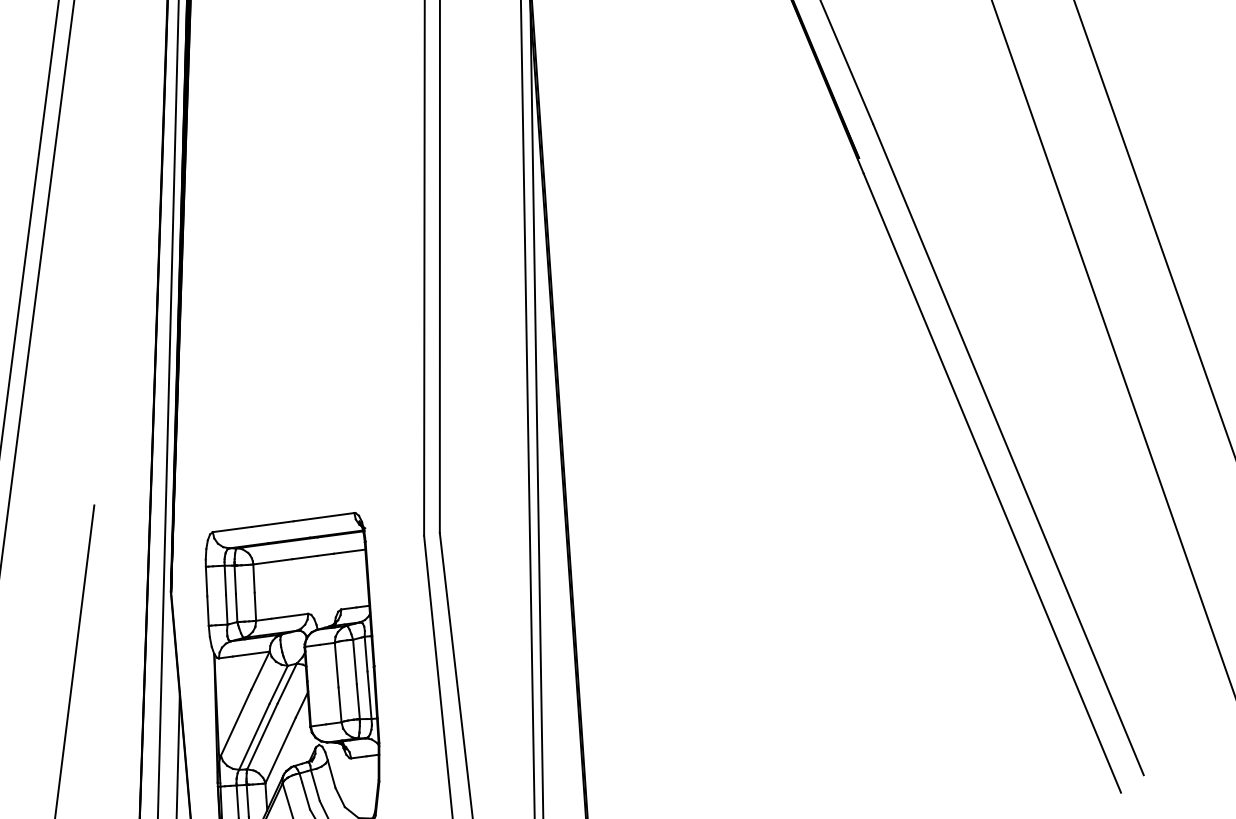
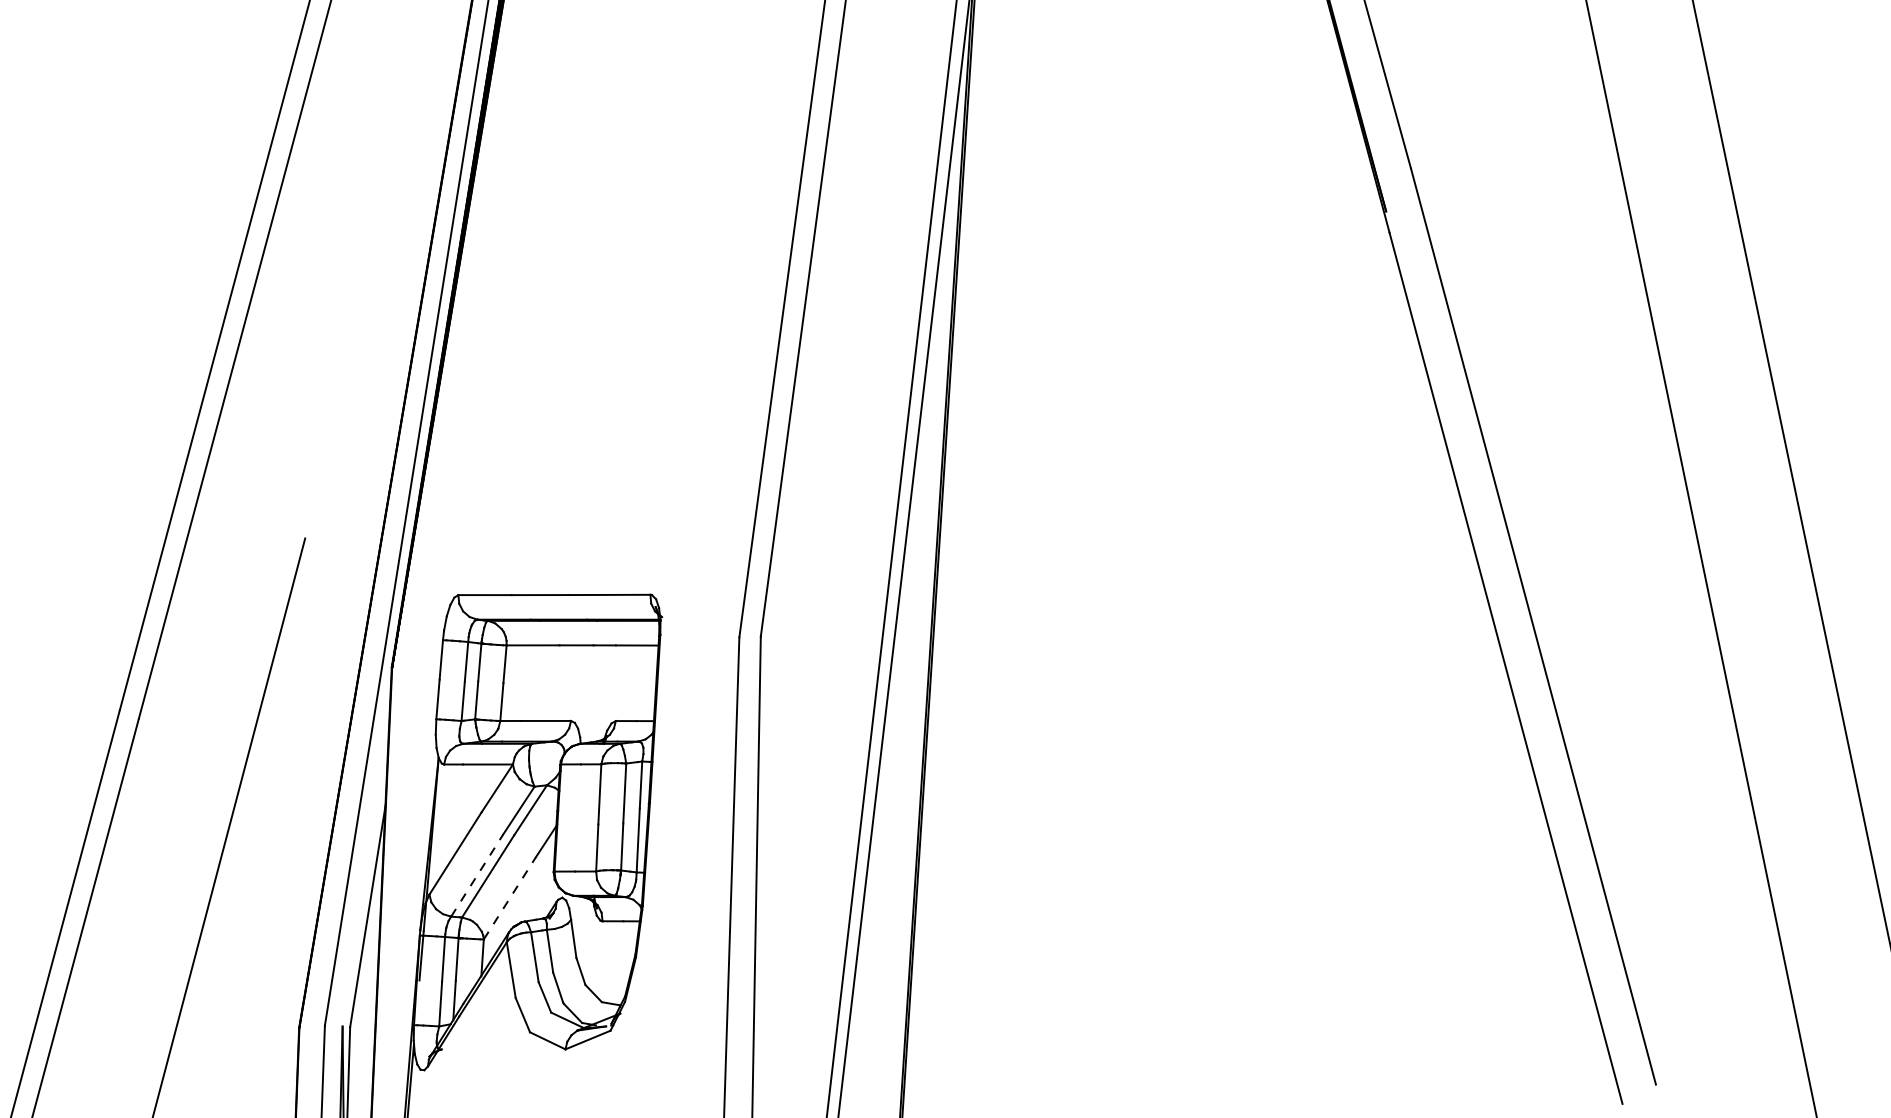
line: (254, 736) -> (477, 875), solid -> dashed
line: (280, 750) -> (509, 898), solid -> dashed

